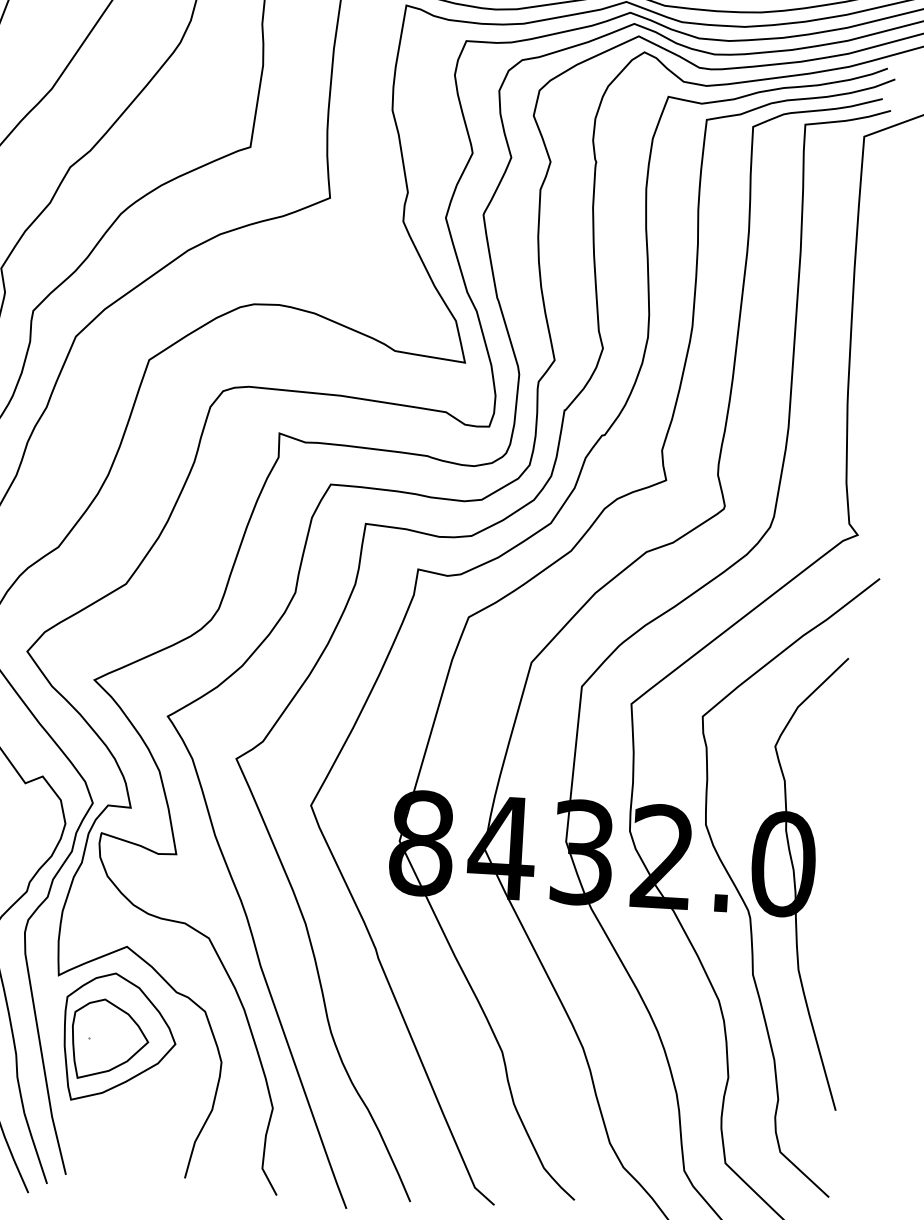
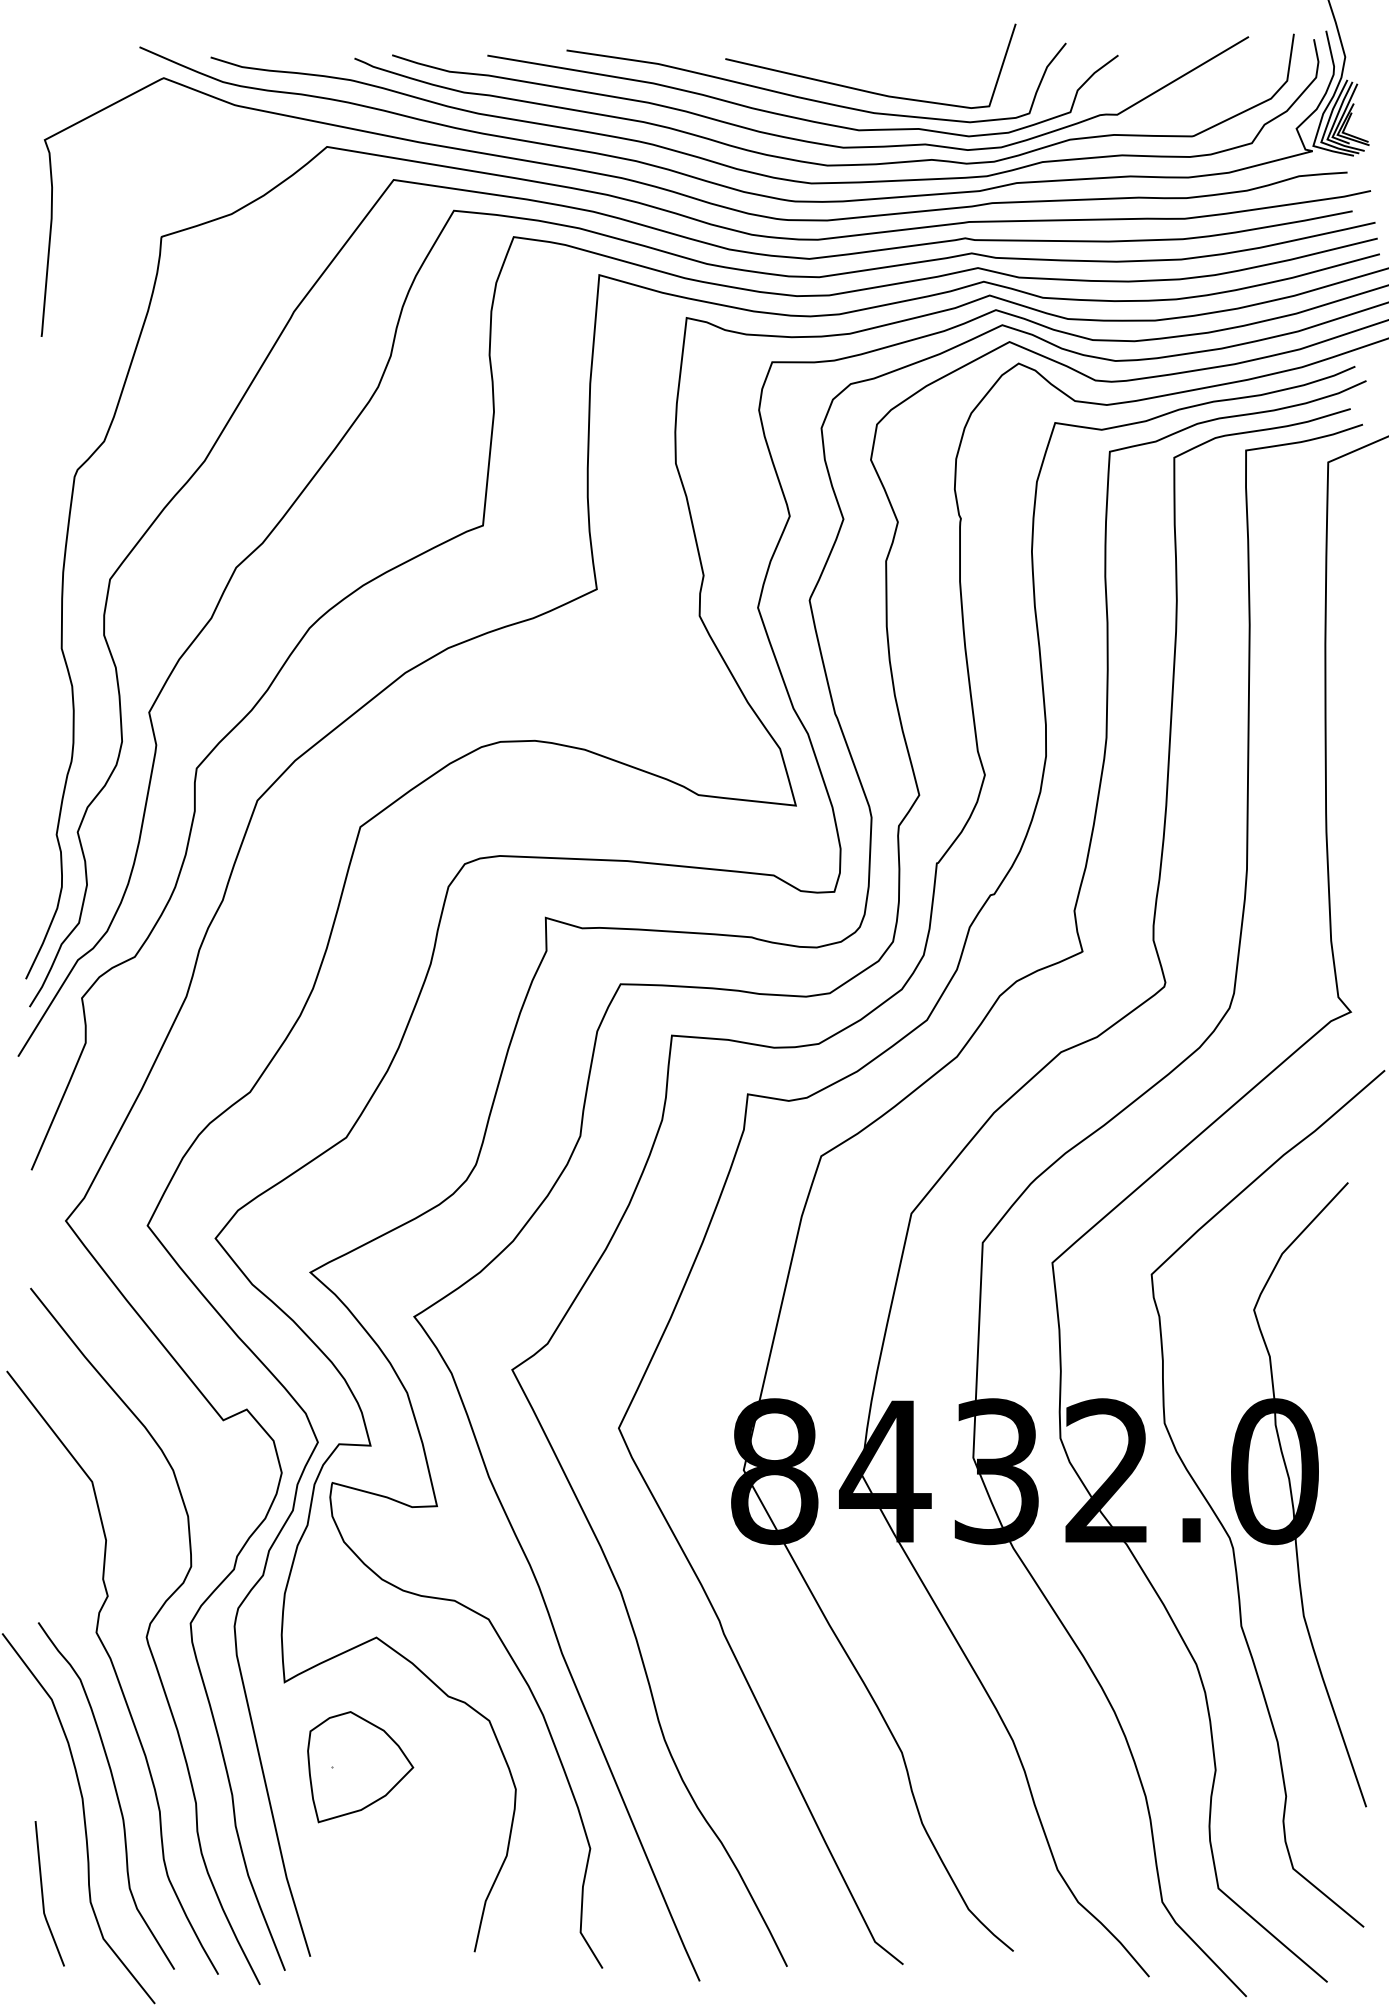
part: (119, 1037) -> (373, 1763), removed

